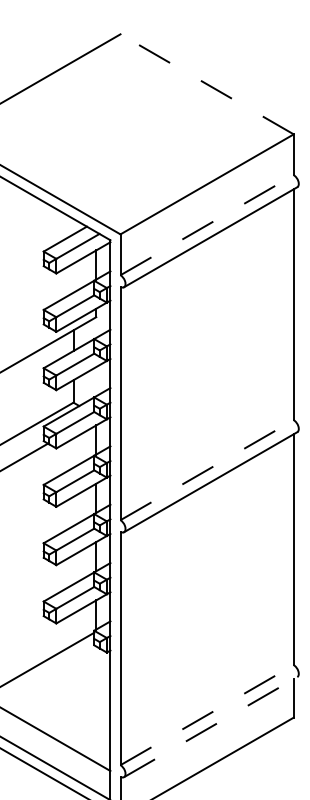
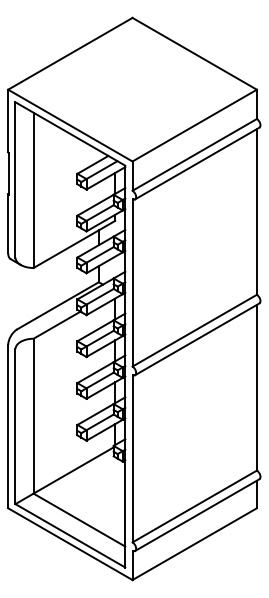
line: (206, 83) -> (194, 53), dashed -> solid
line: (206, 224) -> (194, 154), dashed -> solid
line: (206, 469) -> (194, 330), dashed -> solid
line: (206, 715) -> (194, 506), dashed -> solid
line: (211, 727) -> (197, 515), dashed -> solid

